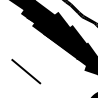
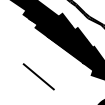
line: (26, 71) -> (39, 76), moved

